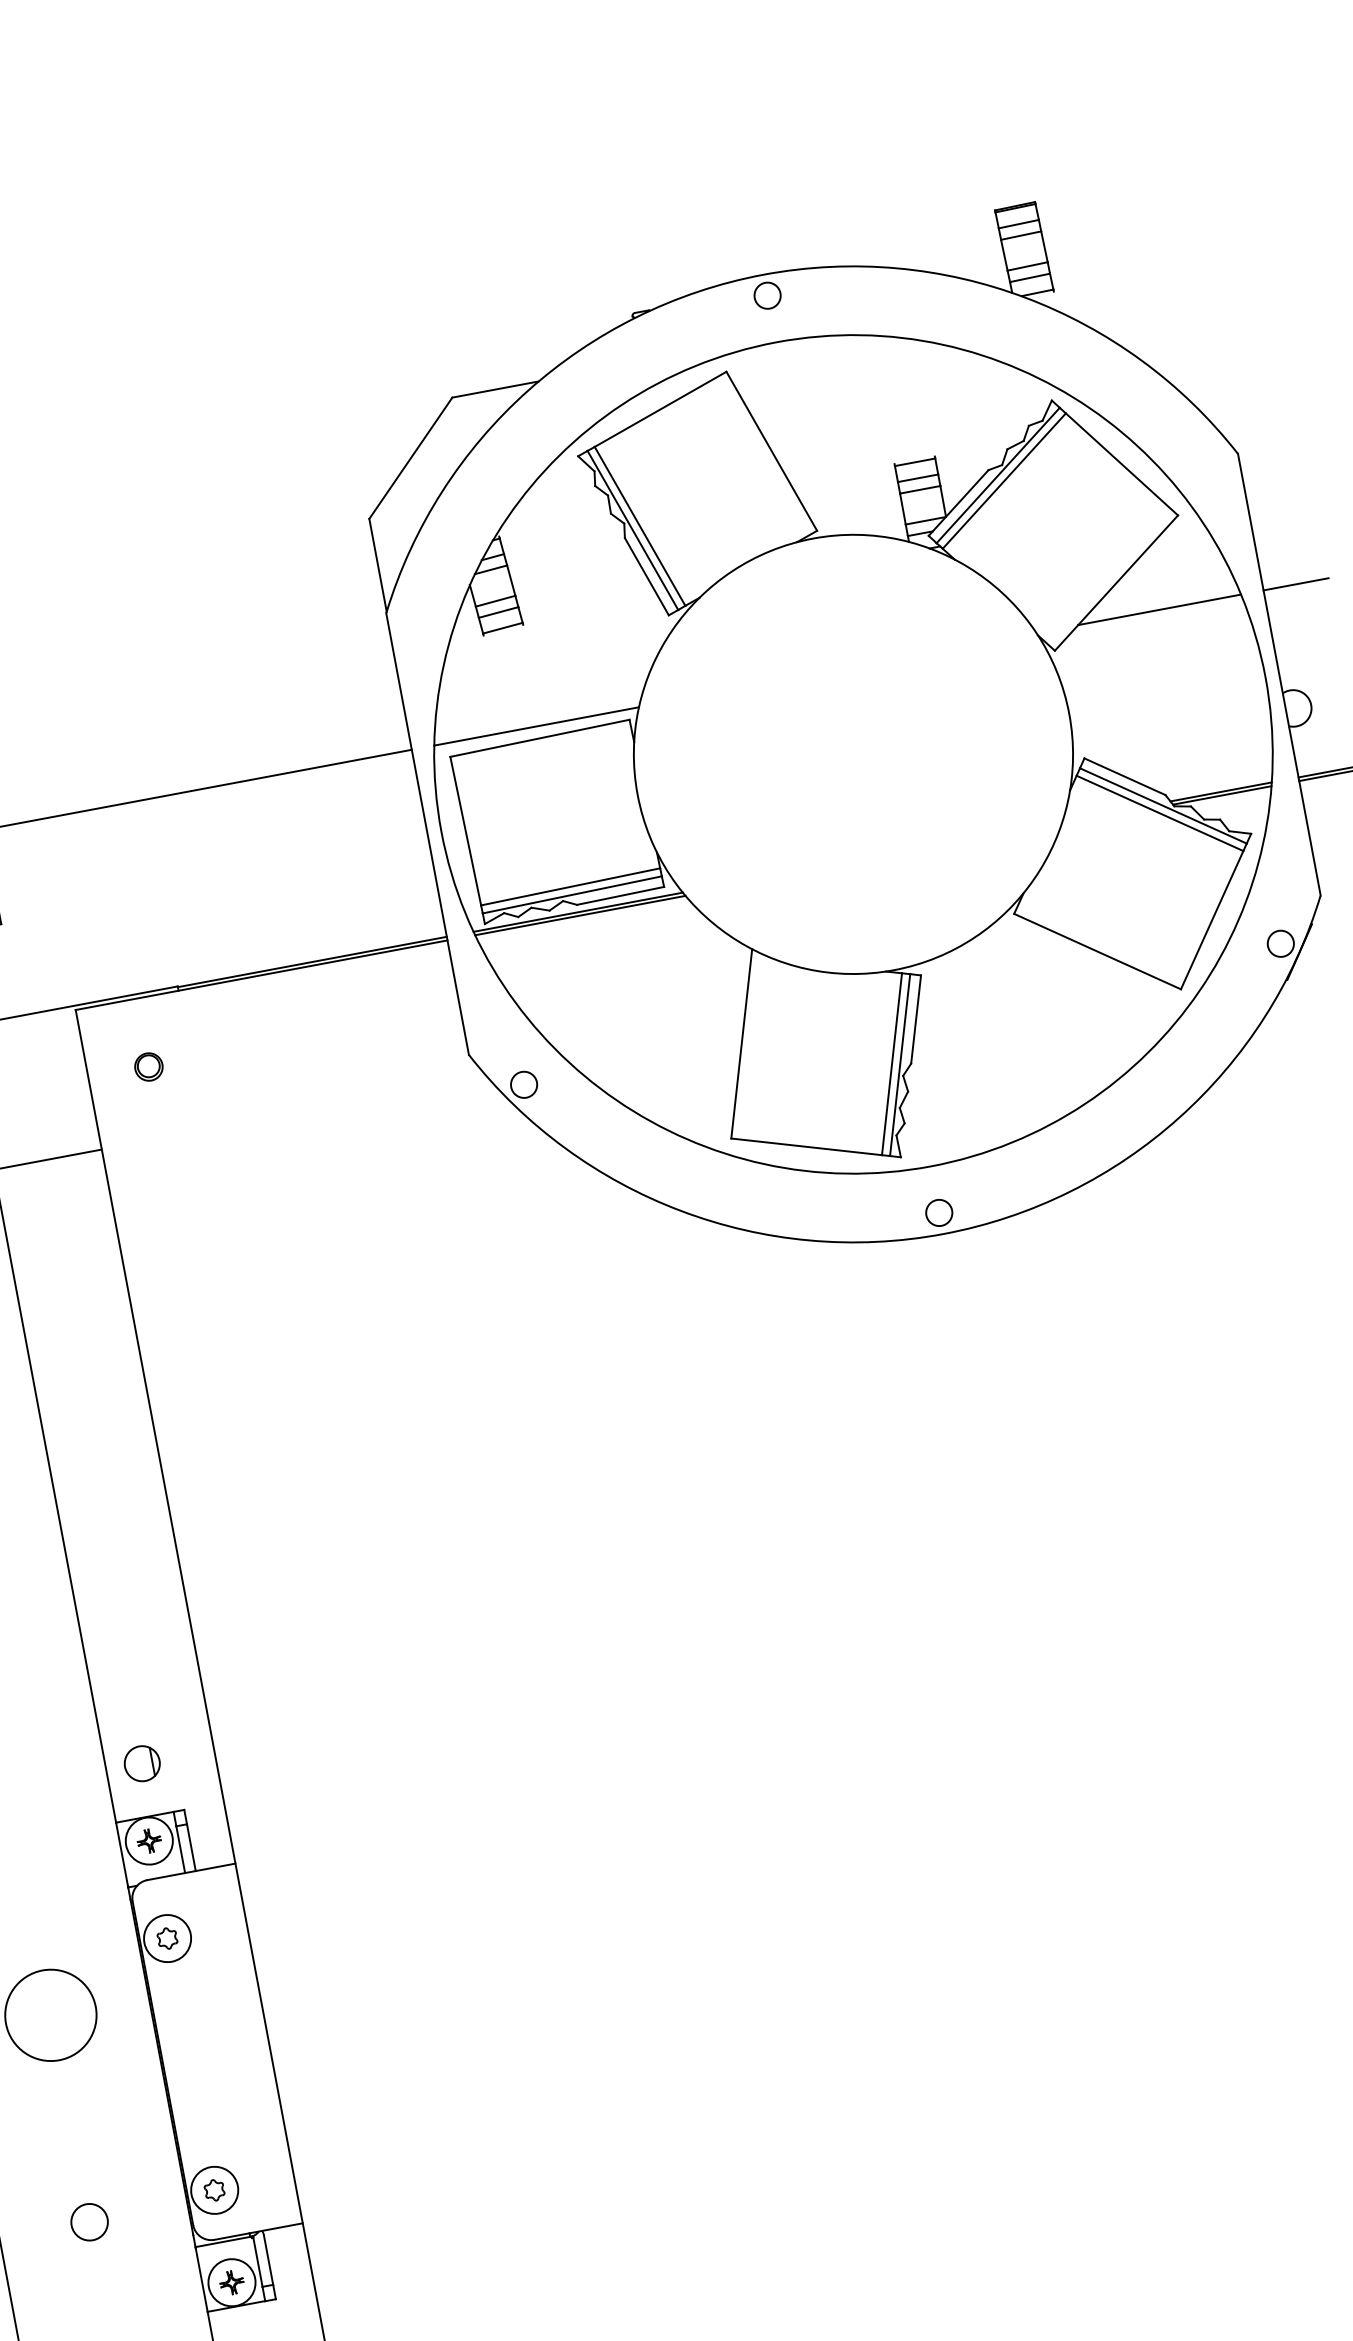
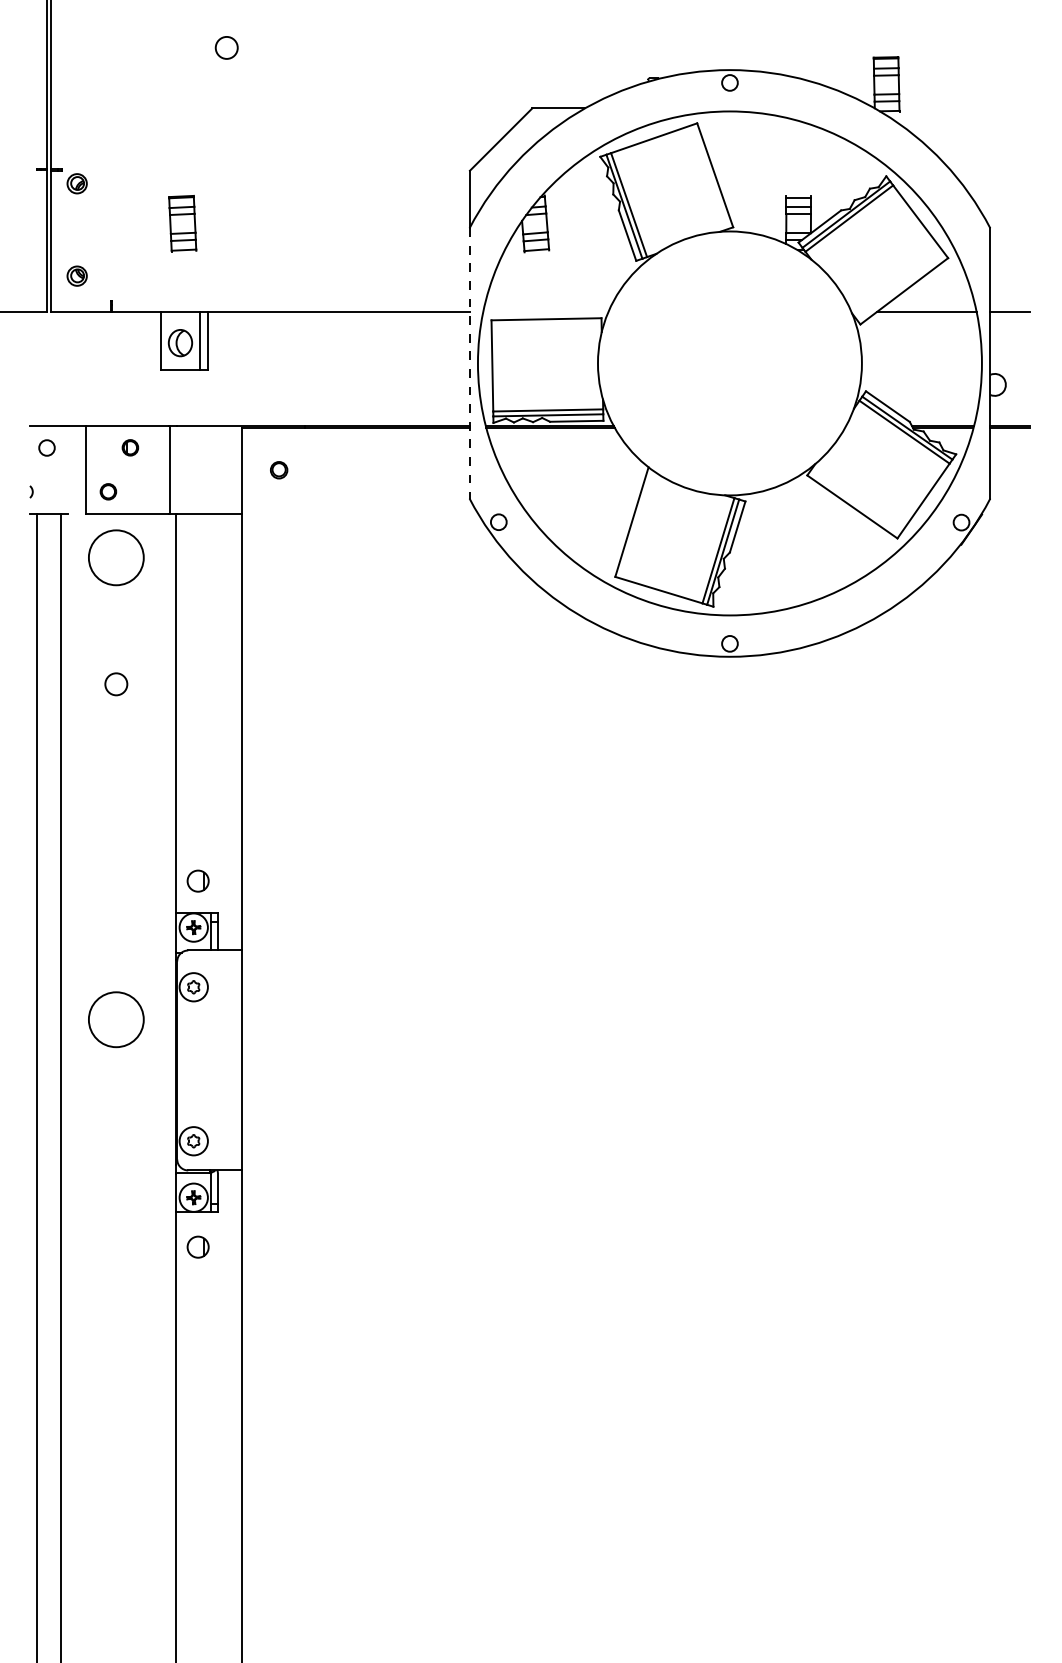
line: (535, 725) -> (545, 311), removed
line: (427, 834) -> (469, 363), solid -> dashed
circle: (89, 2222) -> (116, 1146), removed

